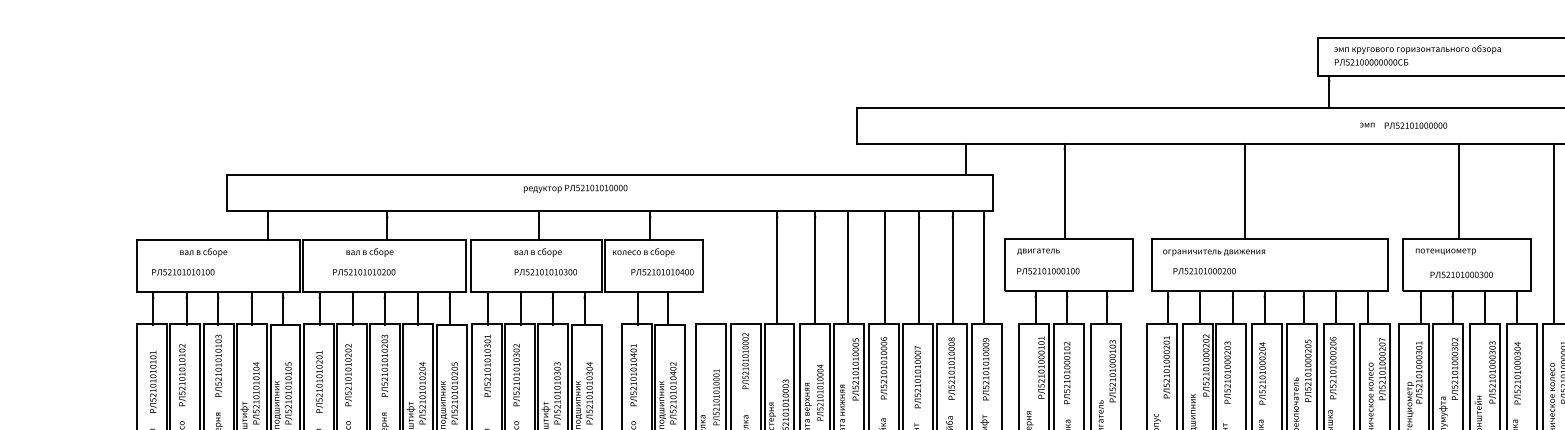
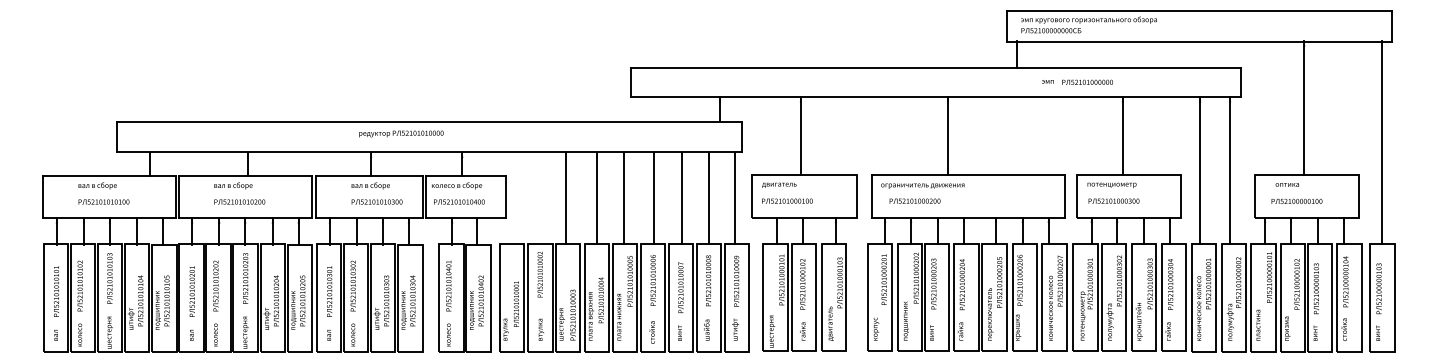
text: (182, 271) -> (103, 201), moved
text: (363, 271) -> (239, 201), moved
text: (662, 271) -> (459, 201), moved
text: (1461, 274) -> (1113, 200), moved
text: (487, 365) -> (329, 291), moved

